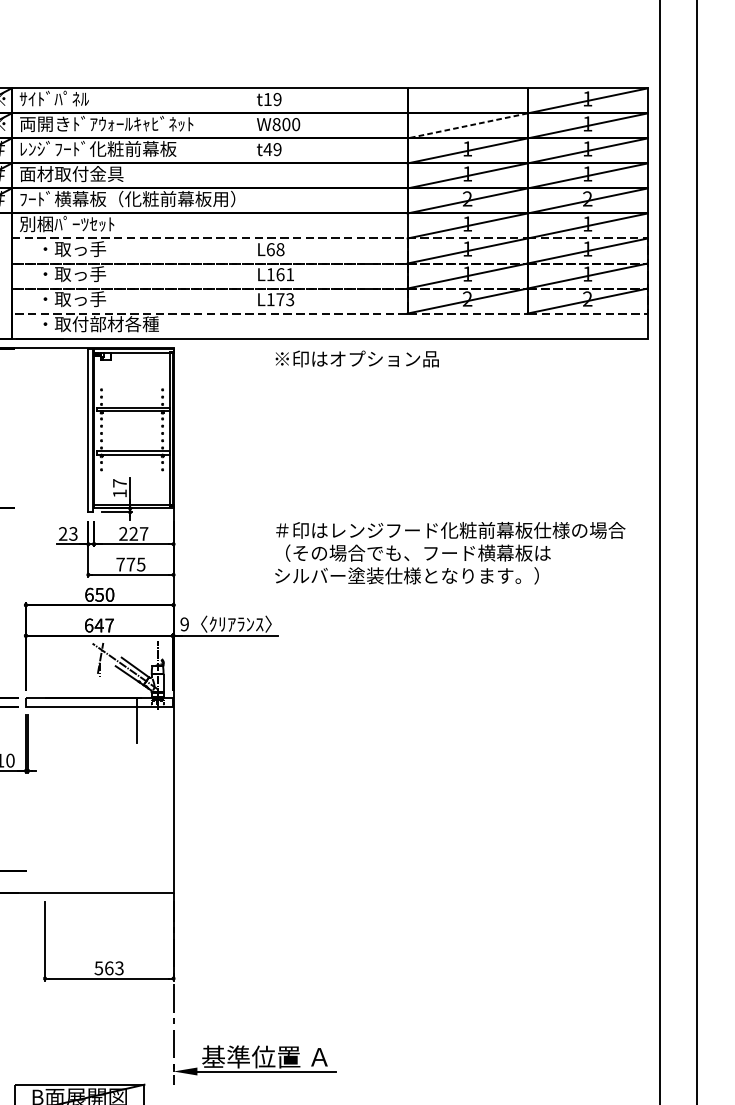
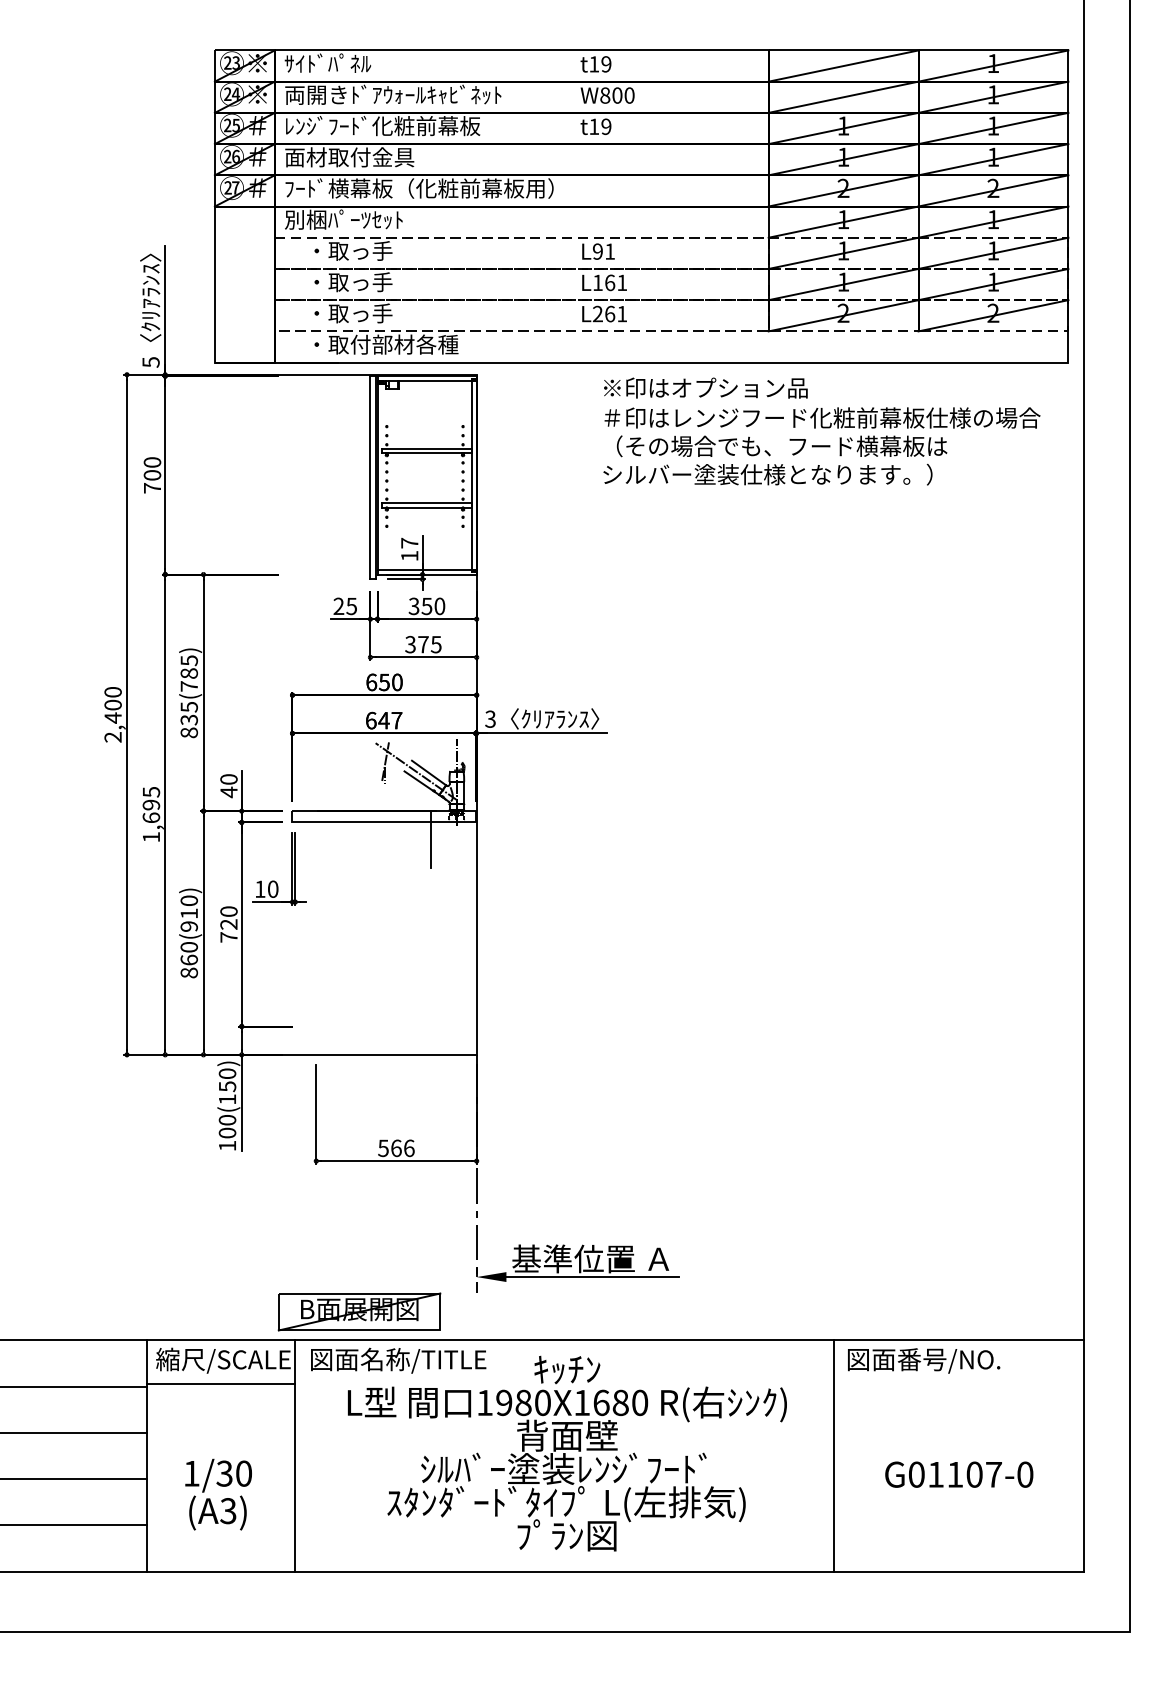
line: (467, 100) -> (843, 65), added
line: (467, 126) -> (843, 97), dashed -> solid
text: (267, 149) -> (593, 126), t49 -> t19
text: (275, 249) -> (603, 251), L68 -> L91
text: (280, 299) -> (609, 313), L173 -> L261
text: (73, 533) -> (351, 605), 23 -> 25
text: (133, 534) -> (426, 606), 227 -> 350
text: (449, 553) -> (821, 446), moved
text: (120, 564) -> (410, 644), 775 -> 375
text: (184, 623) -> (490, 718), 9 -> 3
text: (118, 968) -> (408, 1148), 563 -> 566

